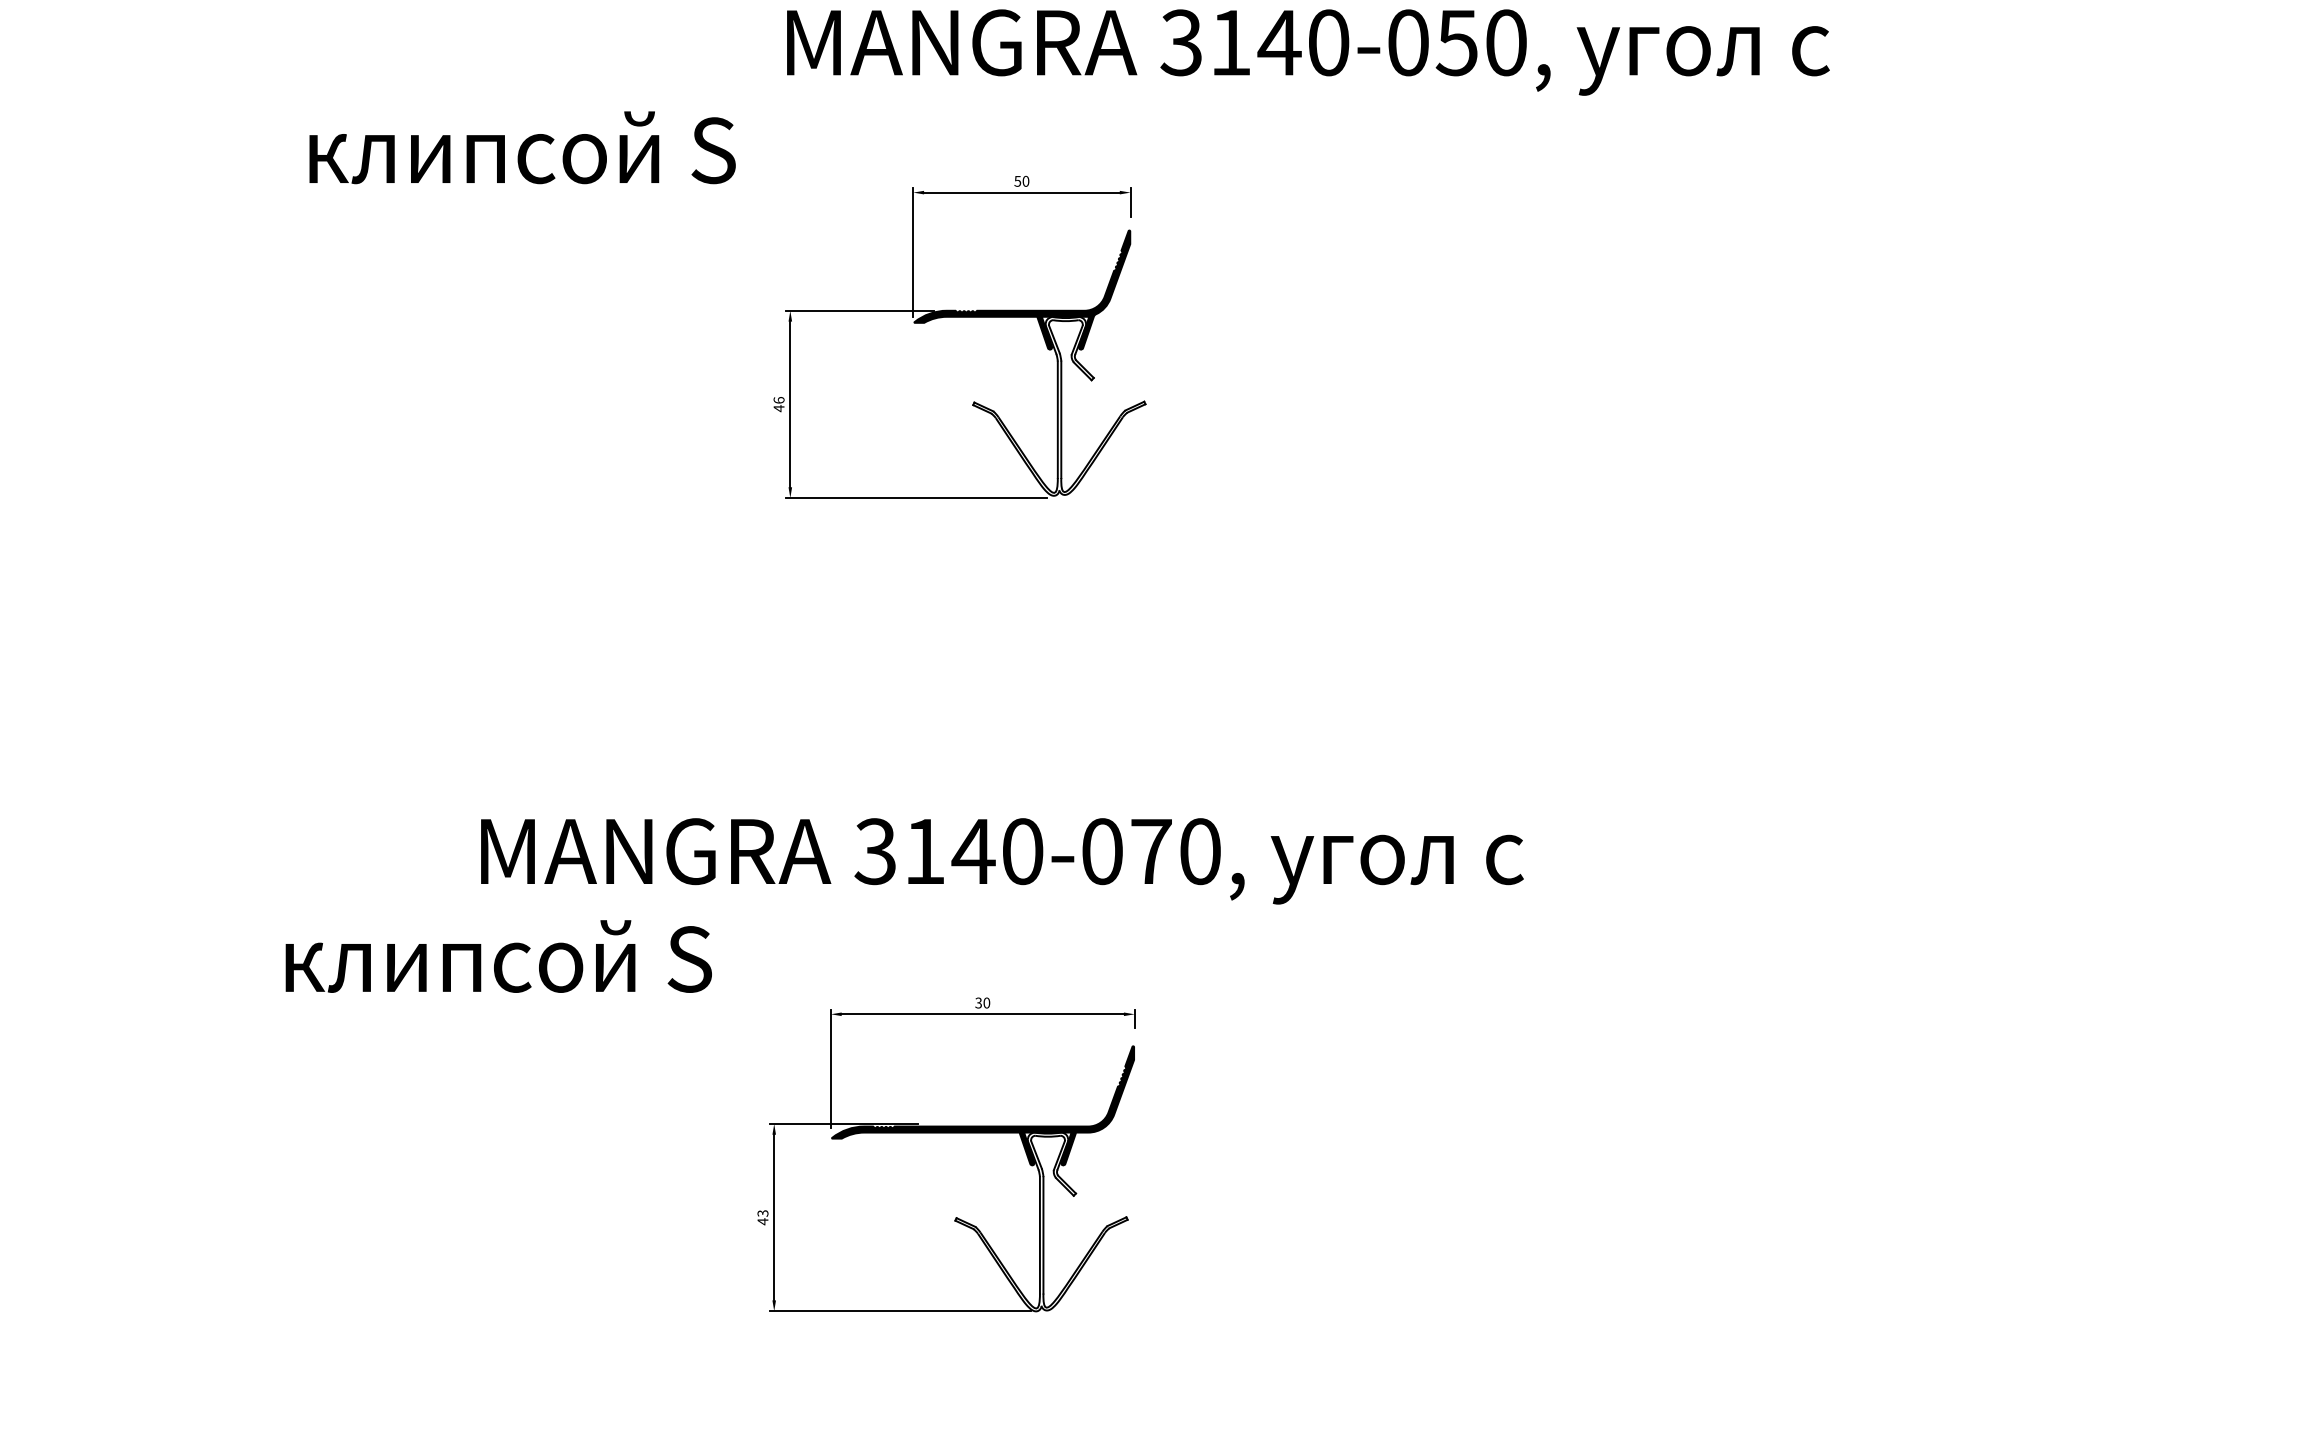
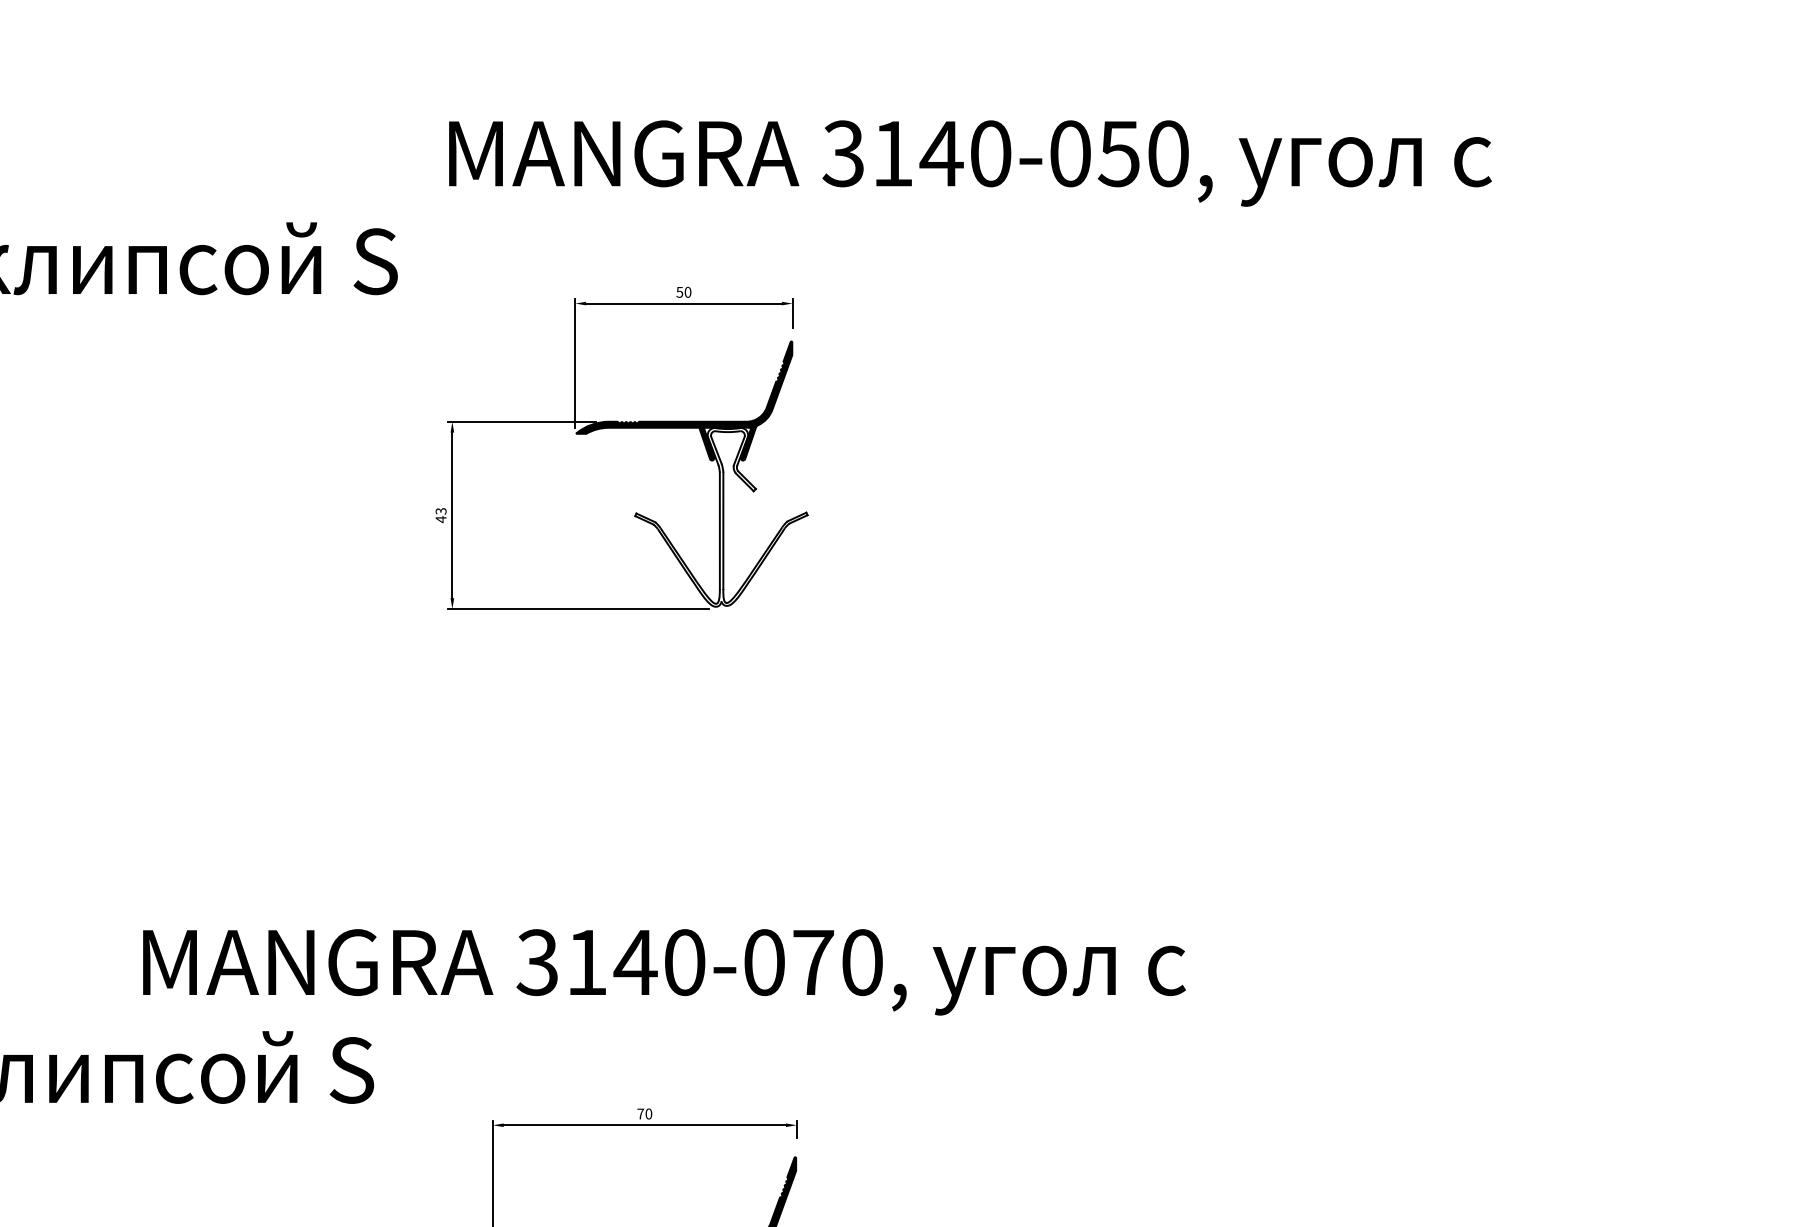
text: (778, 400) -> (440, 511), 46 -> 43
text: (978, 1002) -> (640, 1113), 30 -> 70

